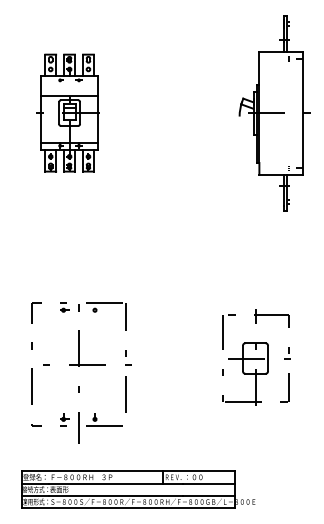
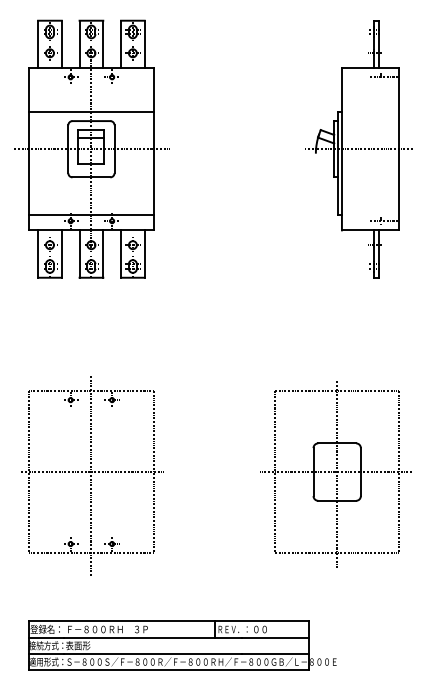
part: (69, 112) -> (91, 148), size x1.67
part: (254, 359) -> (335, 474), size x1.43
part: (80, 367) -> (92, 475), moved

